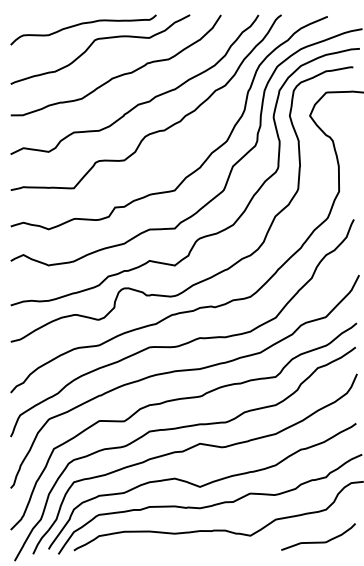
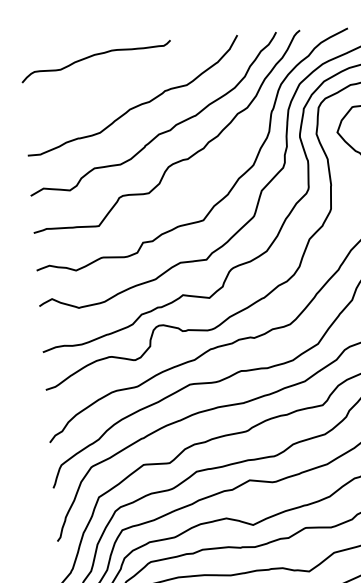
curve: (94, 42) -> (108, 73), removed

